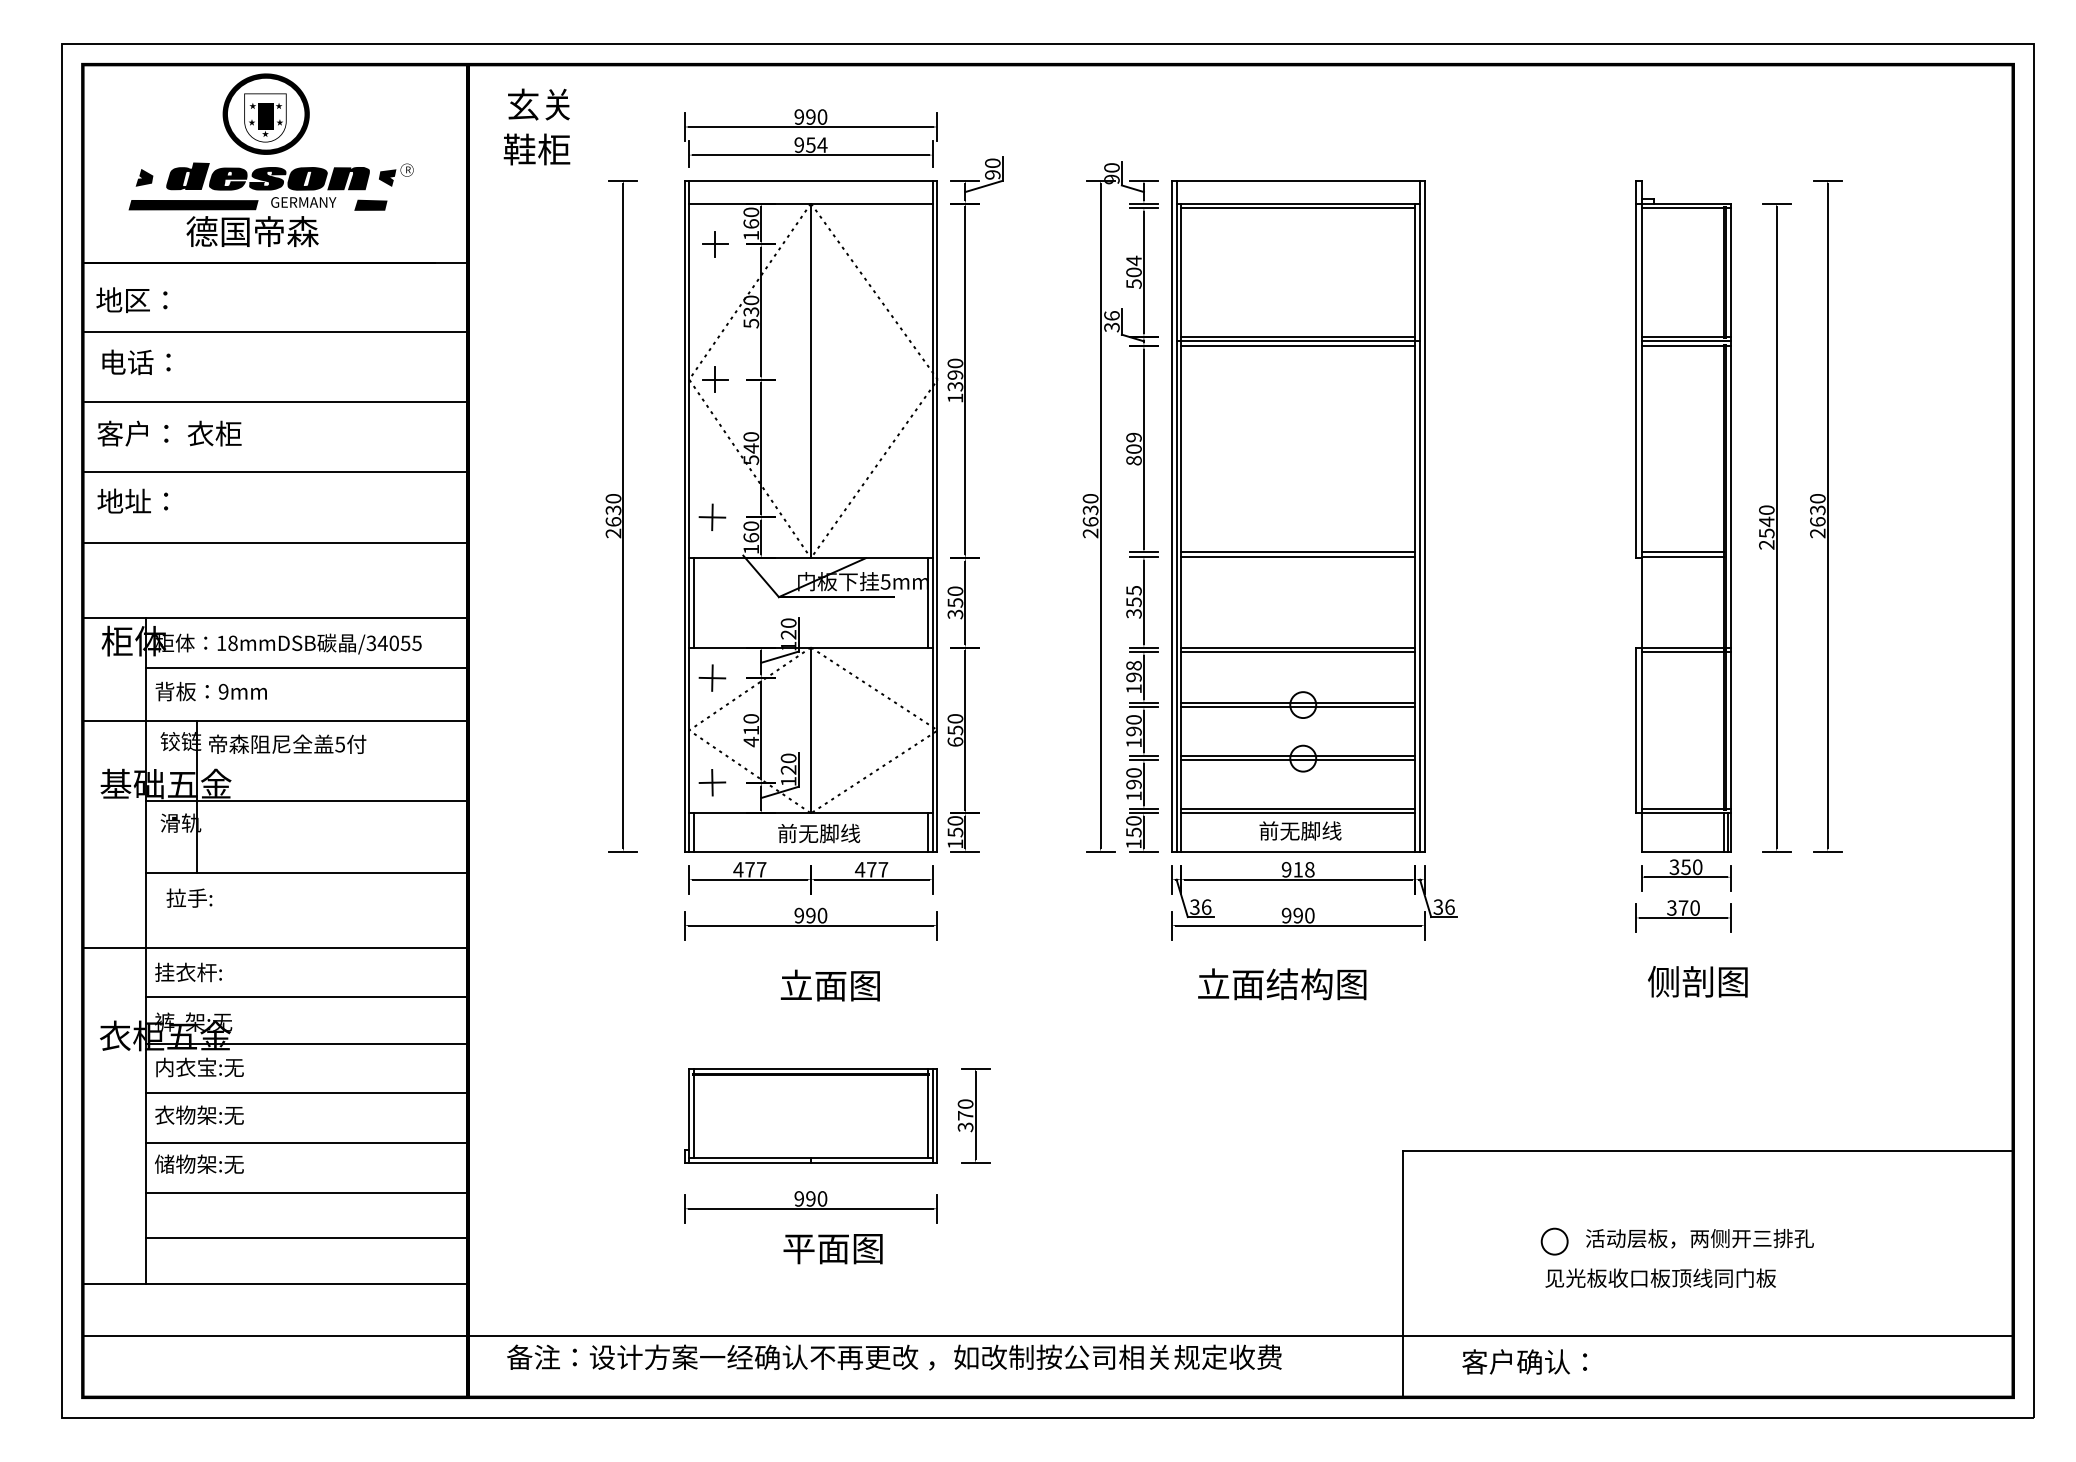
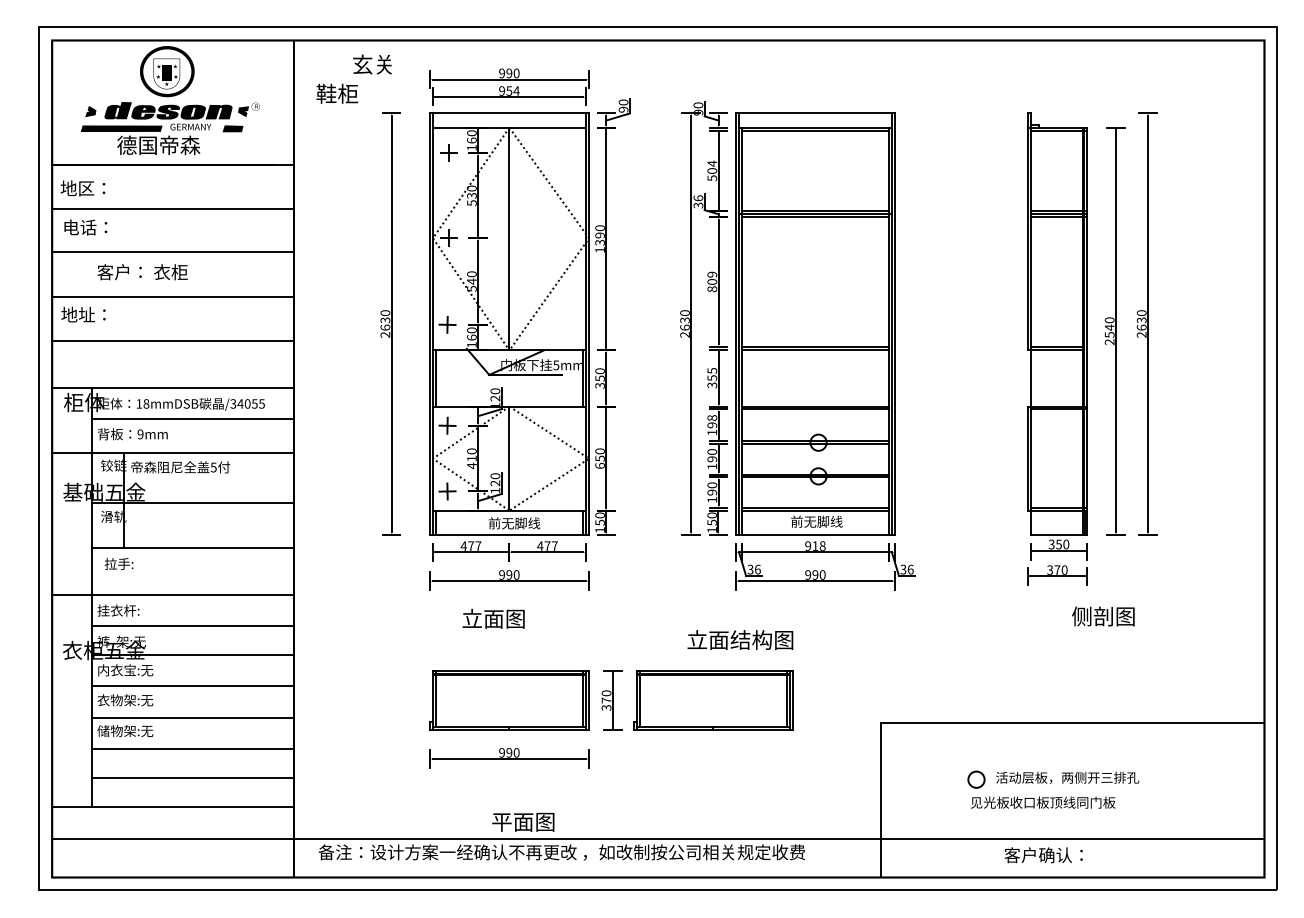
text: (538, 104) -> (372, 64), moved
text: (169, 434) -> (142, 272), moved
text: (1698, 981) -> (1103, 616), moved
text: (1282, 983) -> (740, 639), moved
text: (830, 984) -> (493, 618), moved
part: (1135, 1115) -> (713, 700), added
text: (833, 1249) -> (523, 822), moved
text: (1524, 1362) -> (1043, 855), moved

